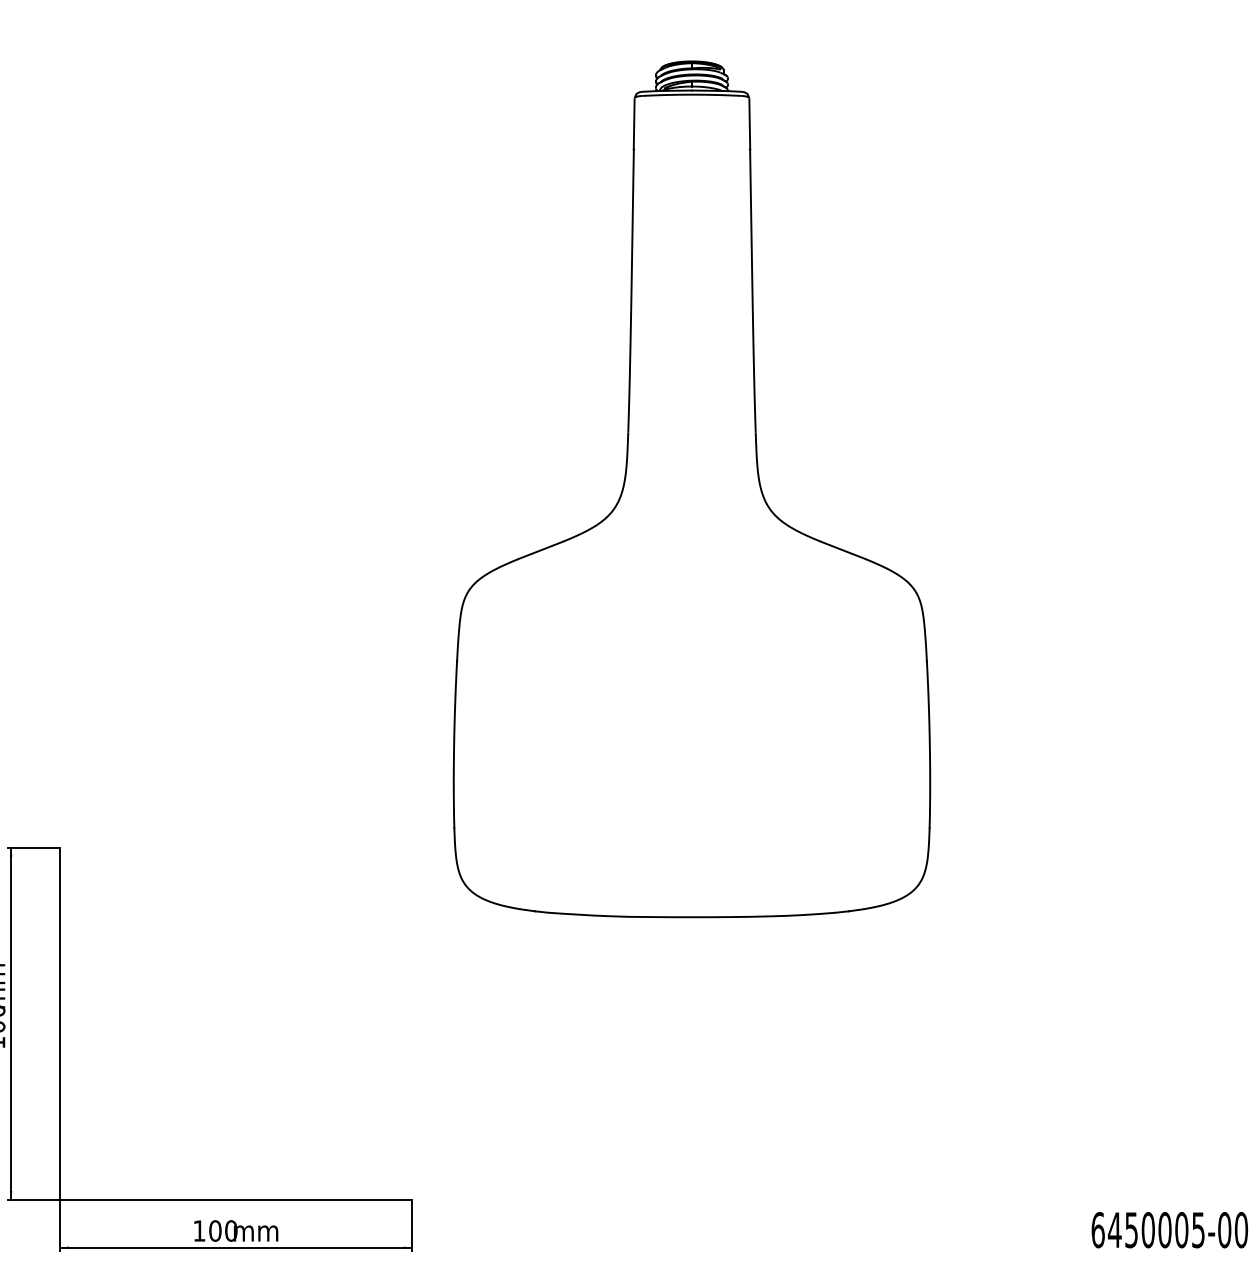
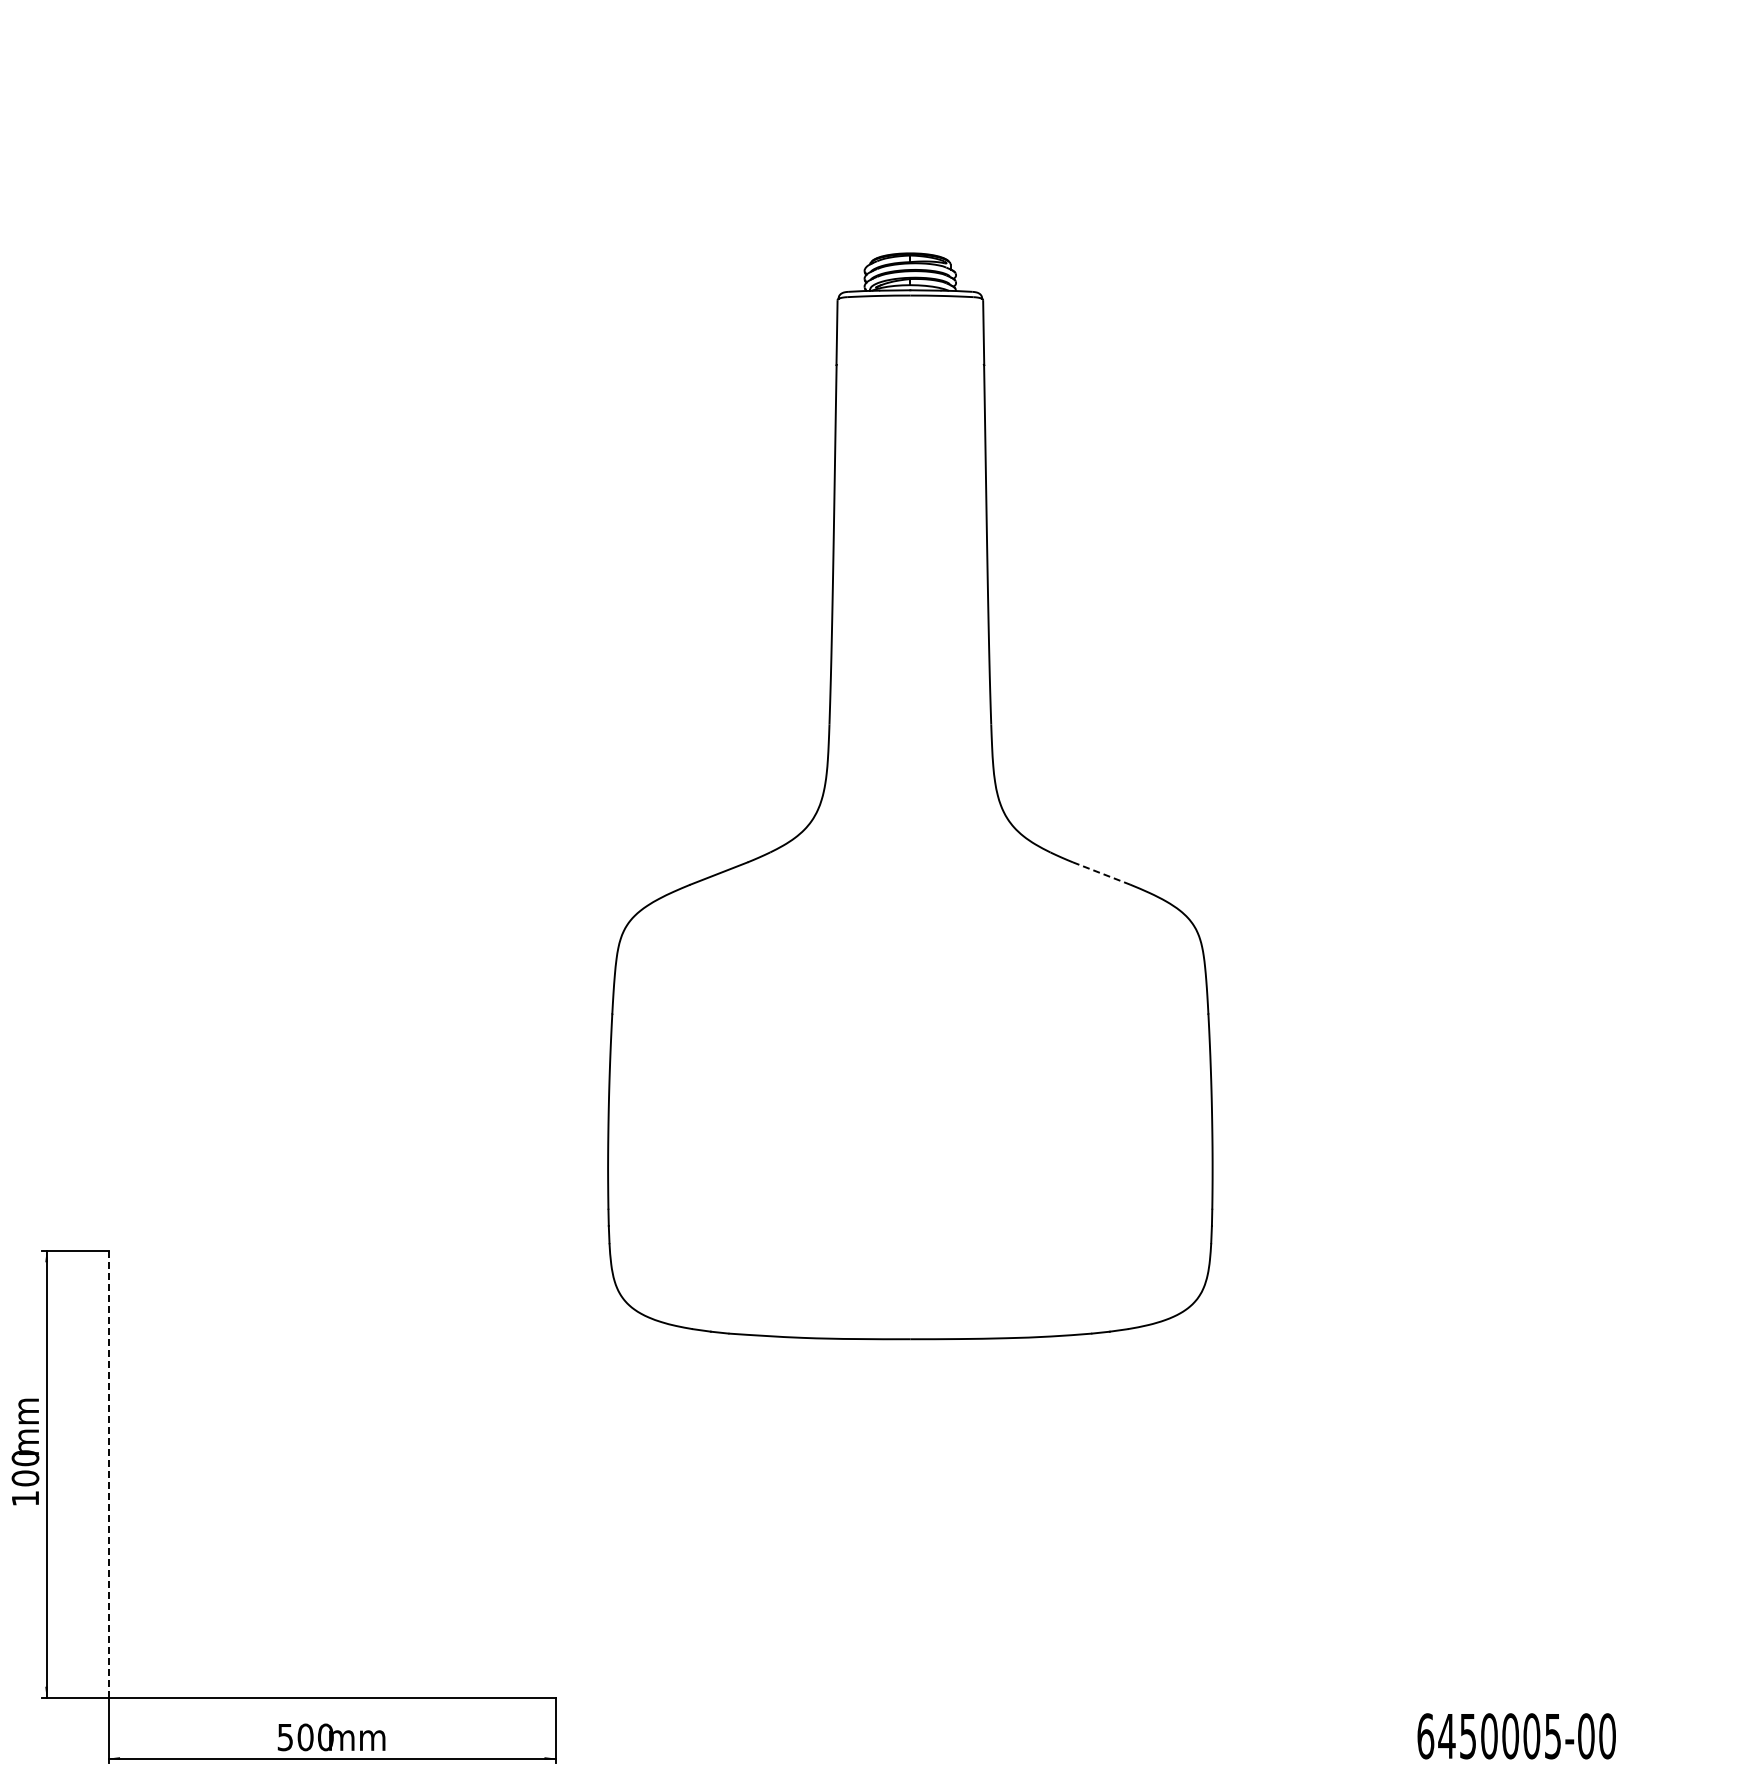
line: (842, 550) -> (1101, 873), solid -> dashed
line: (60, 1024) -> (108, 1475), solid -> dashed
text: (198, 1231) -> (284, 1737), 100 -> 500

